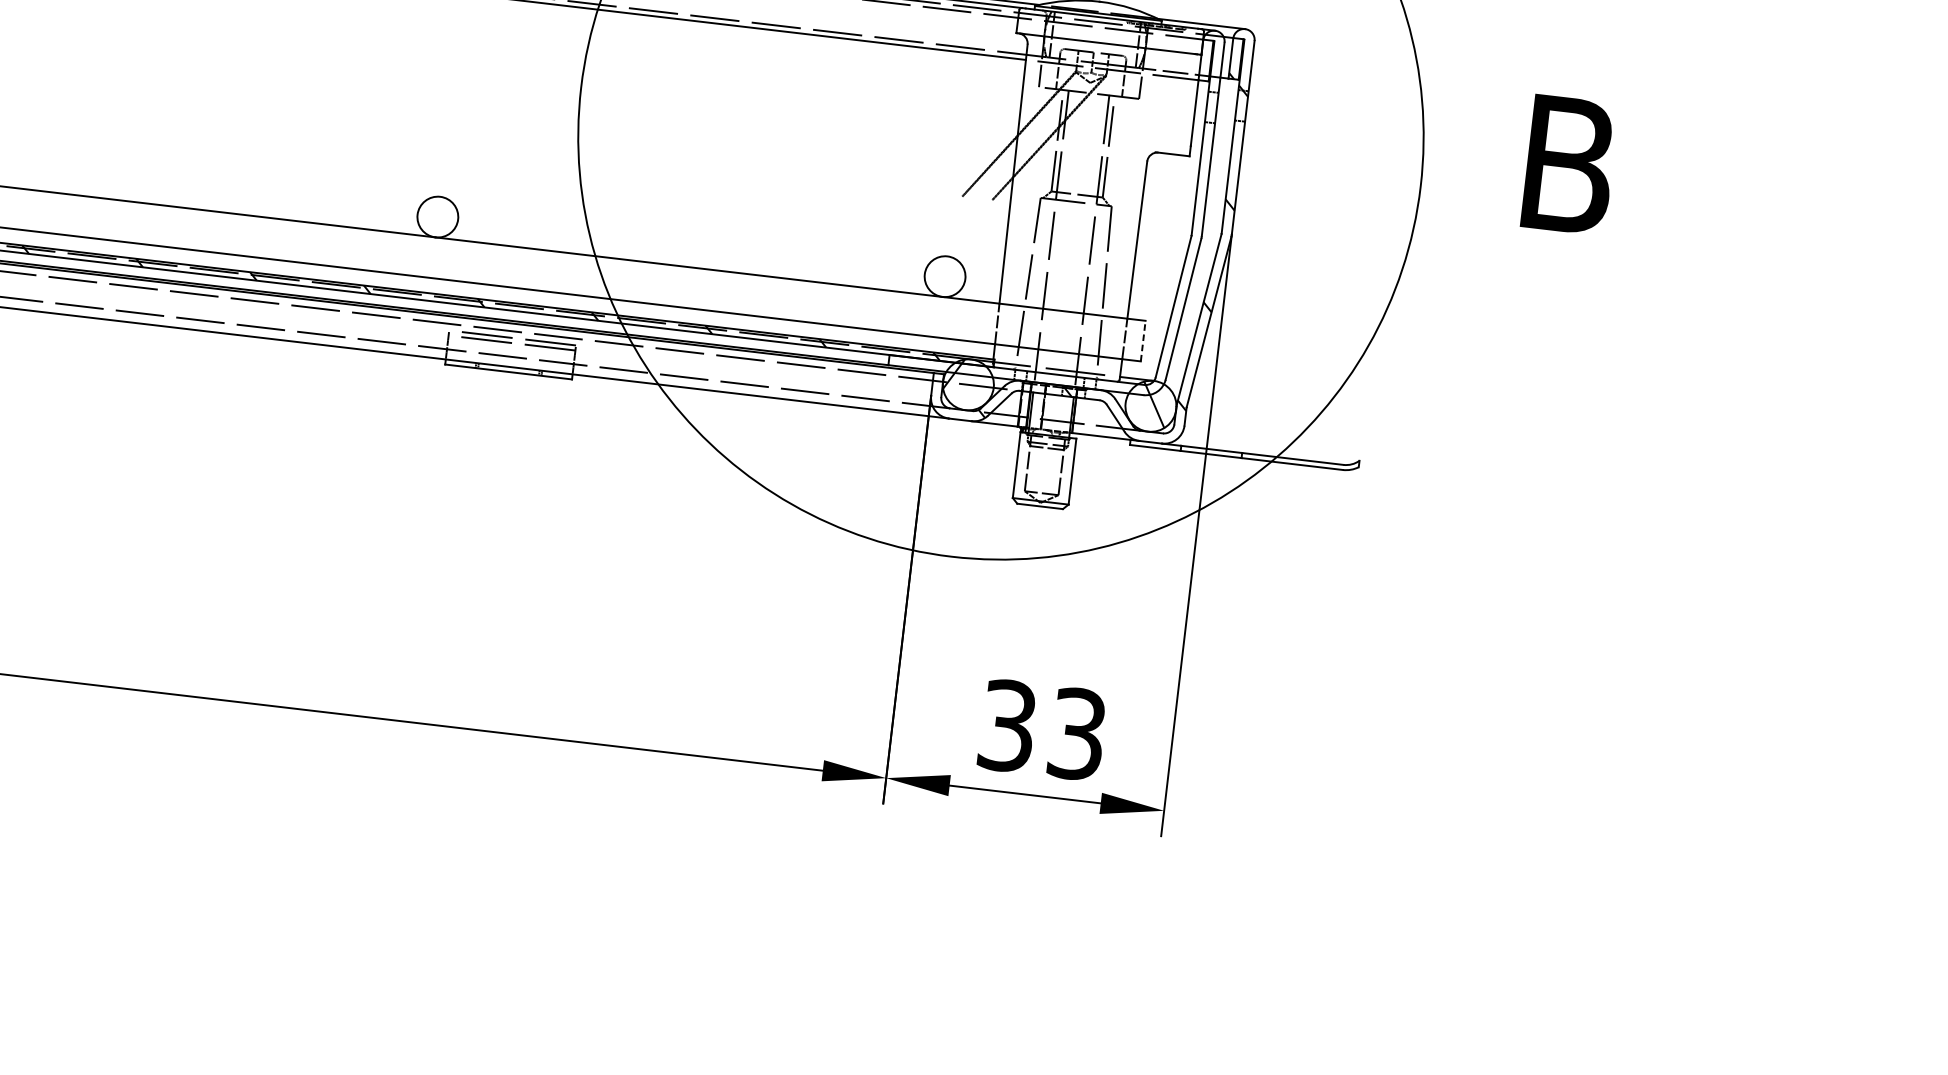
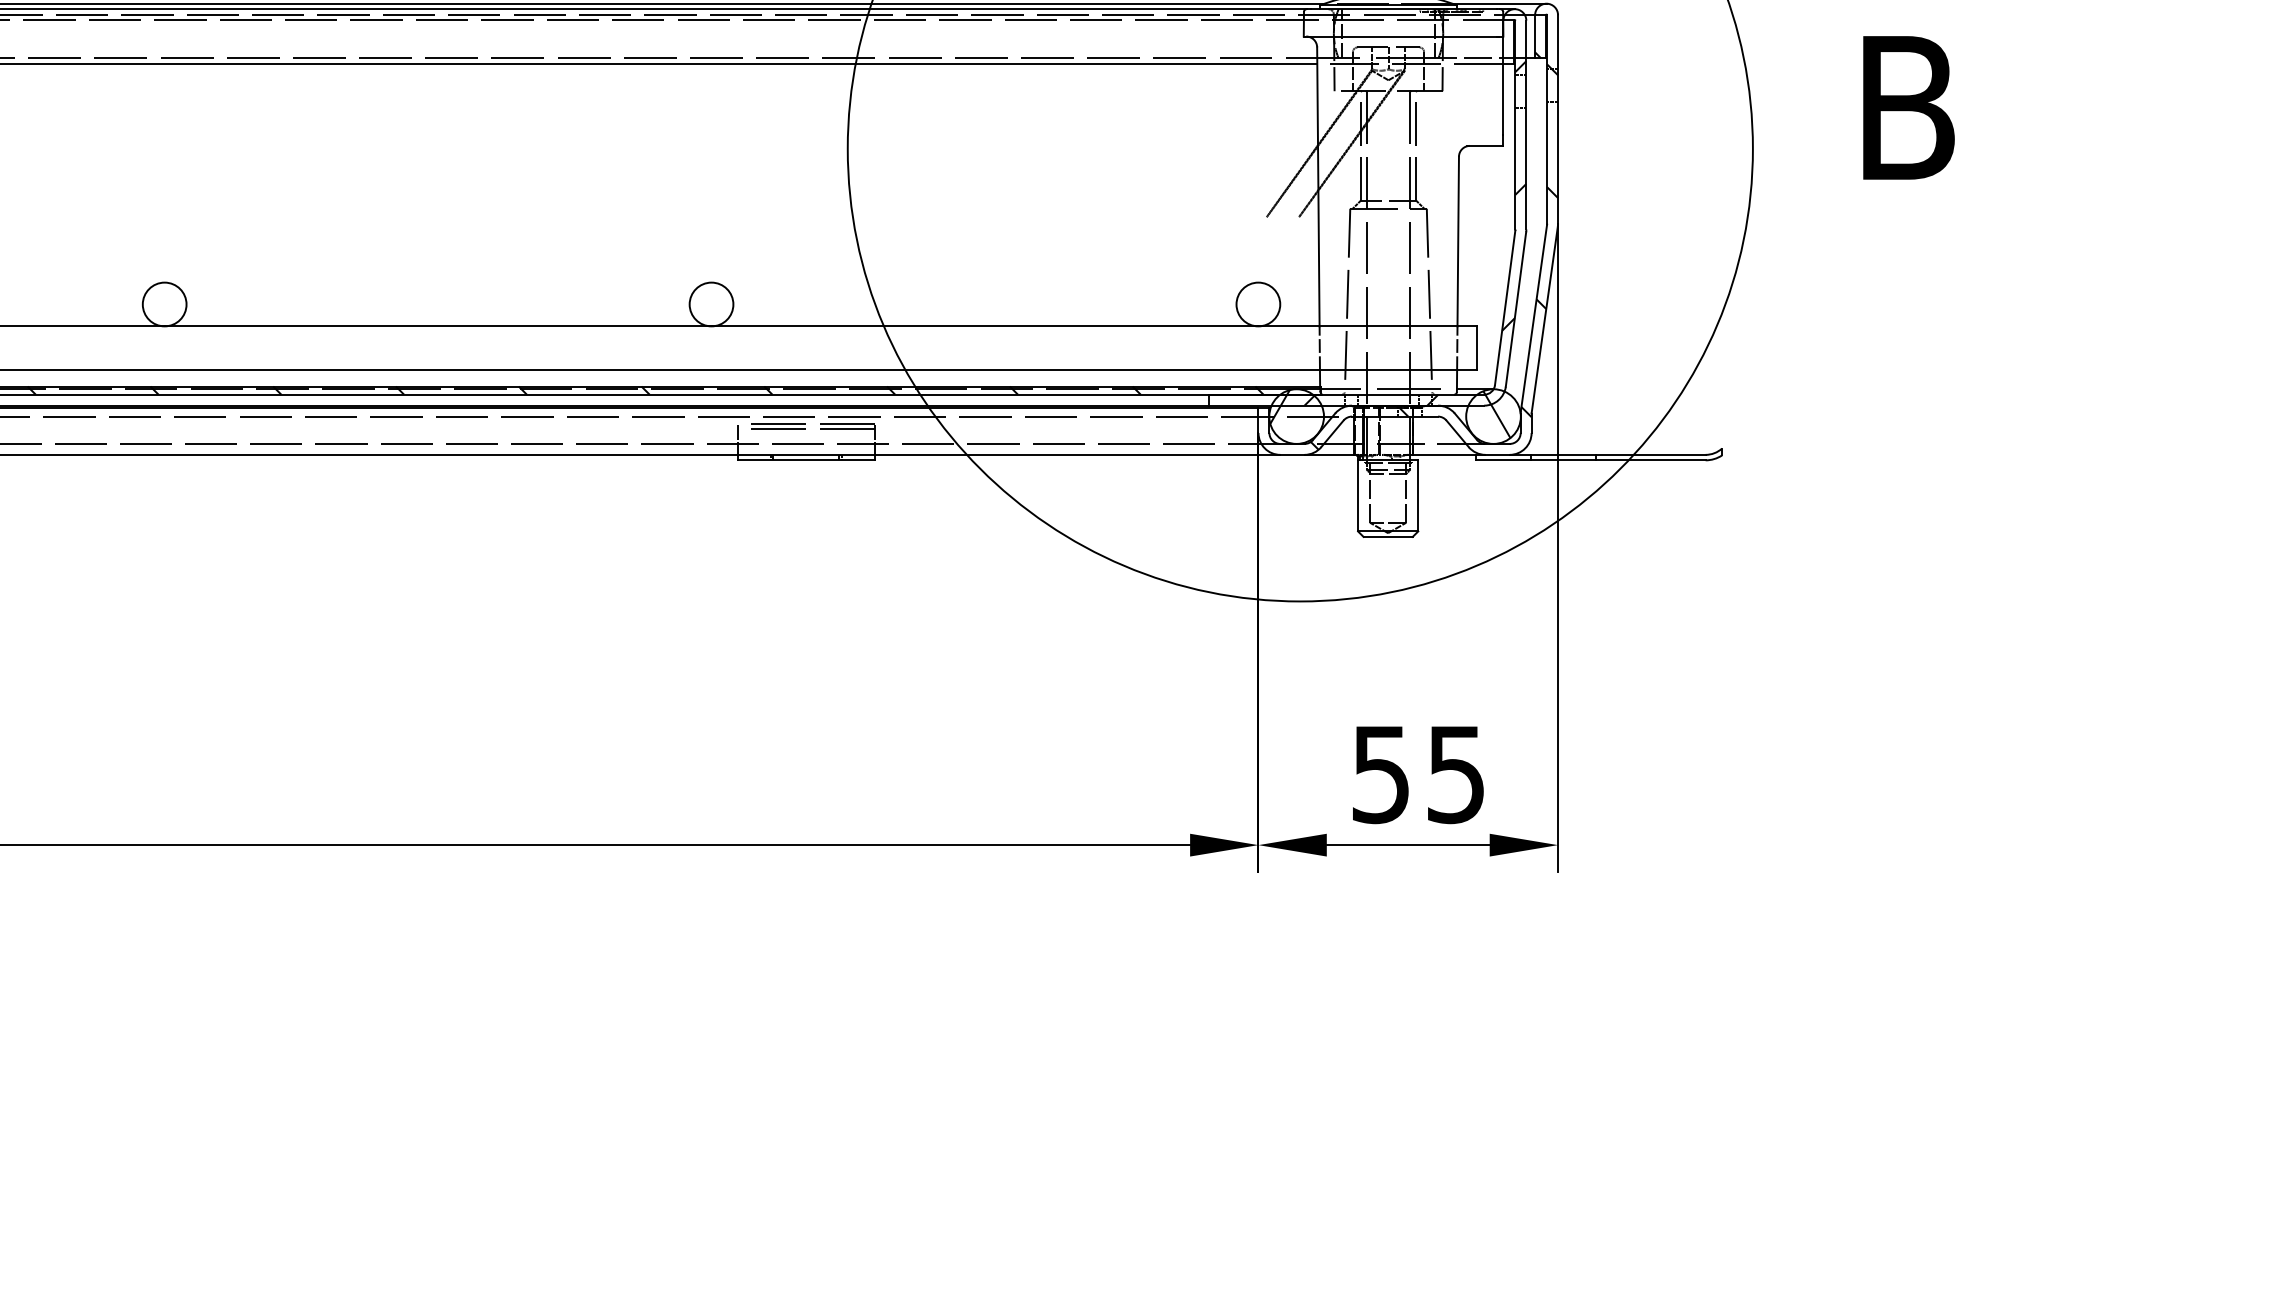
hatch: (1098, 227) -> (1415, 233), added
line: (1143, 341) -> (1477, 348), dashed -> solid
text: (1042, 730) -> (1418, 774), 33 -> 55

